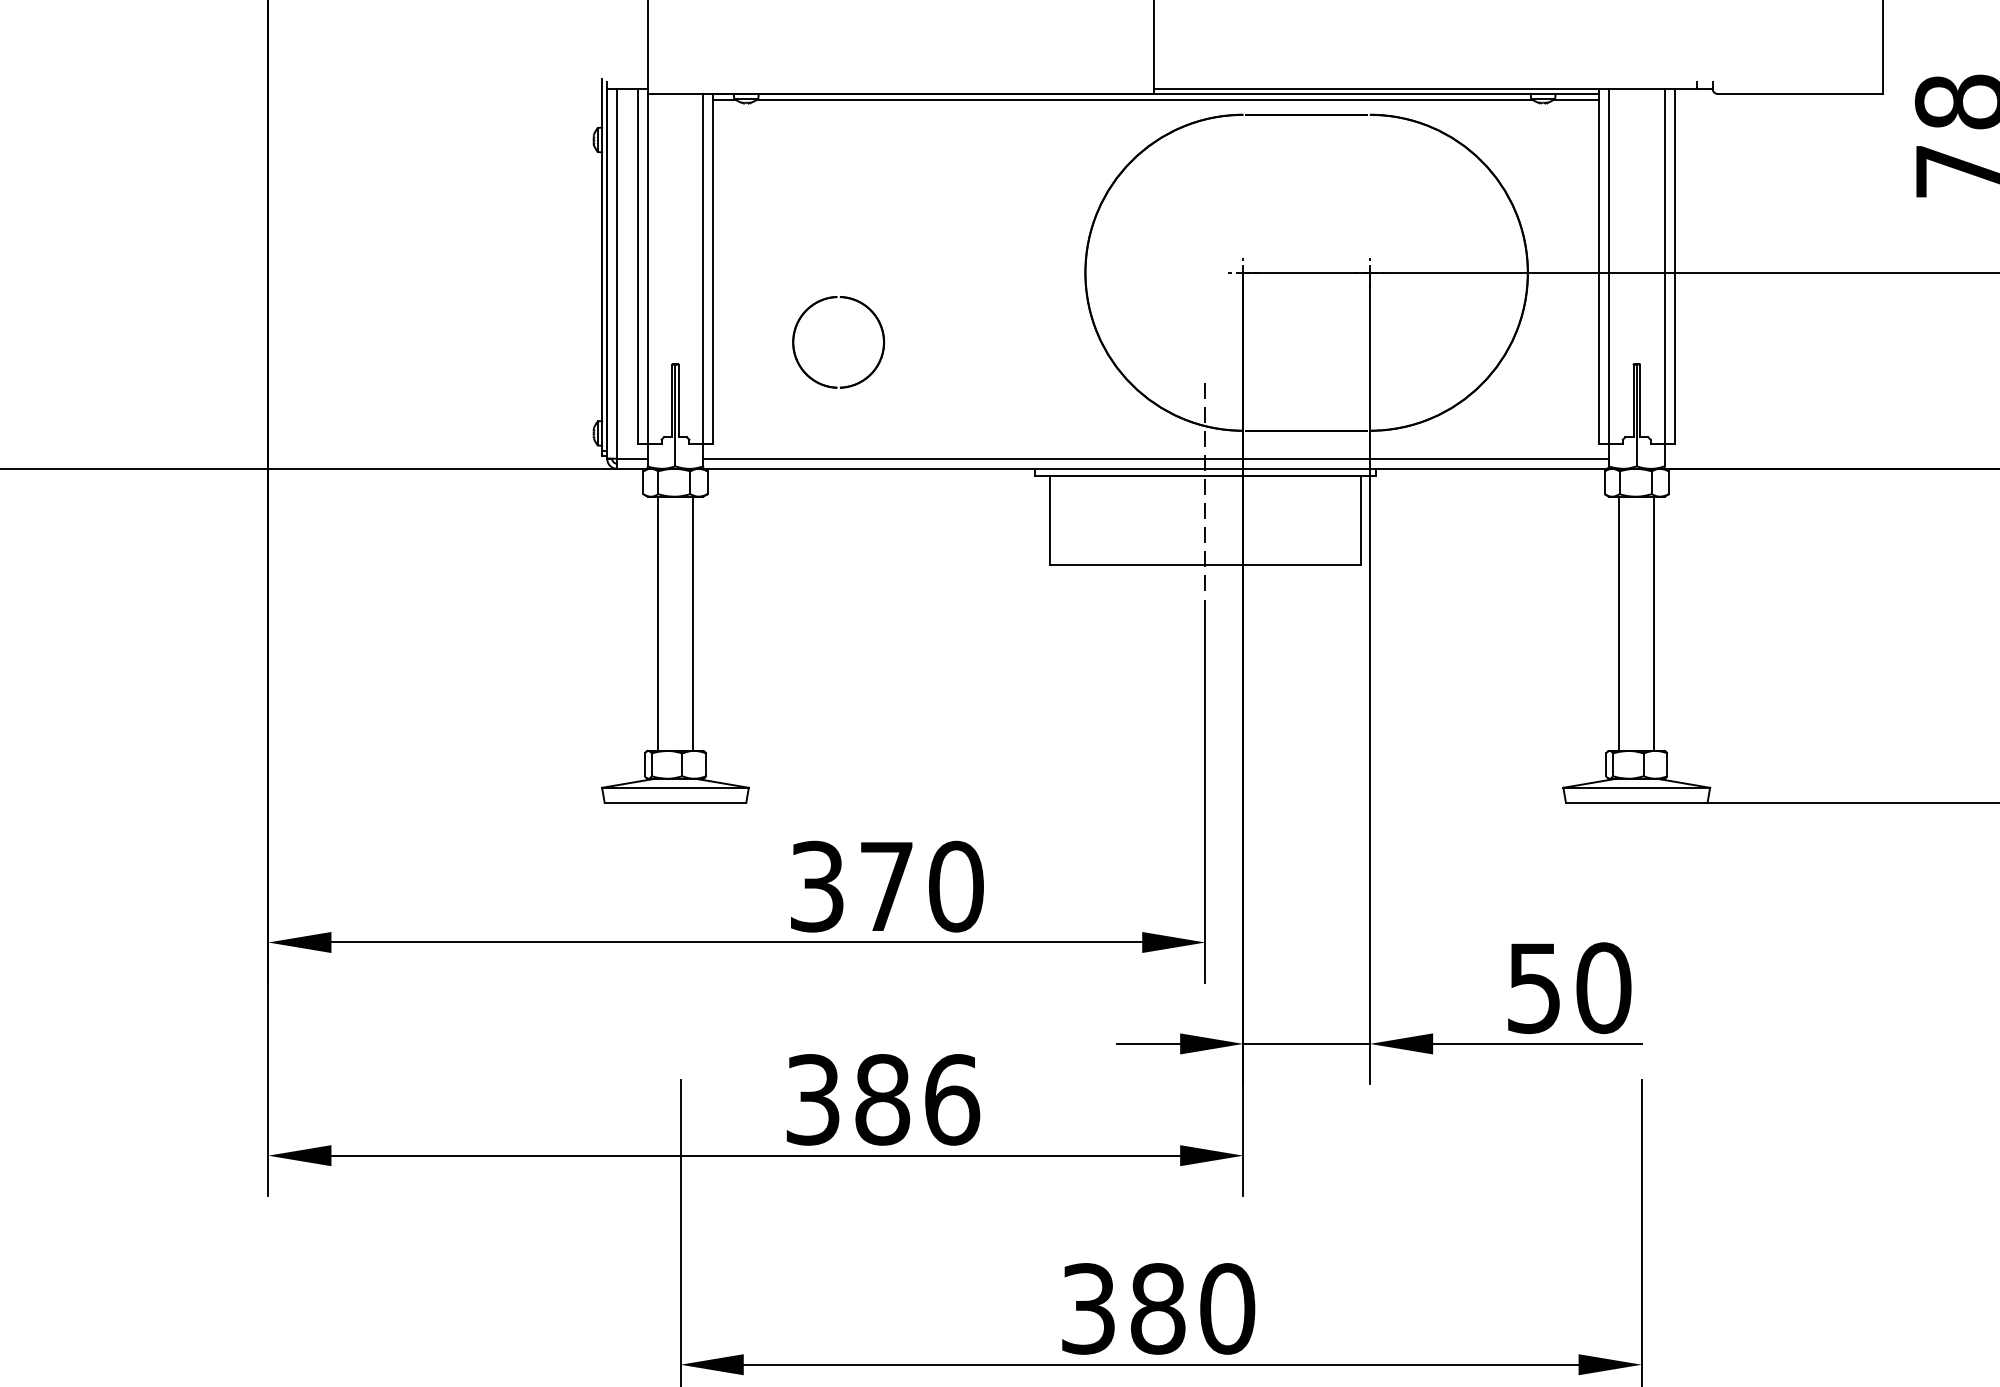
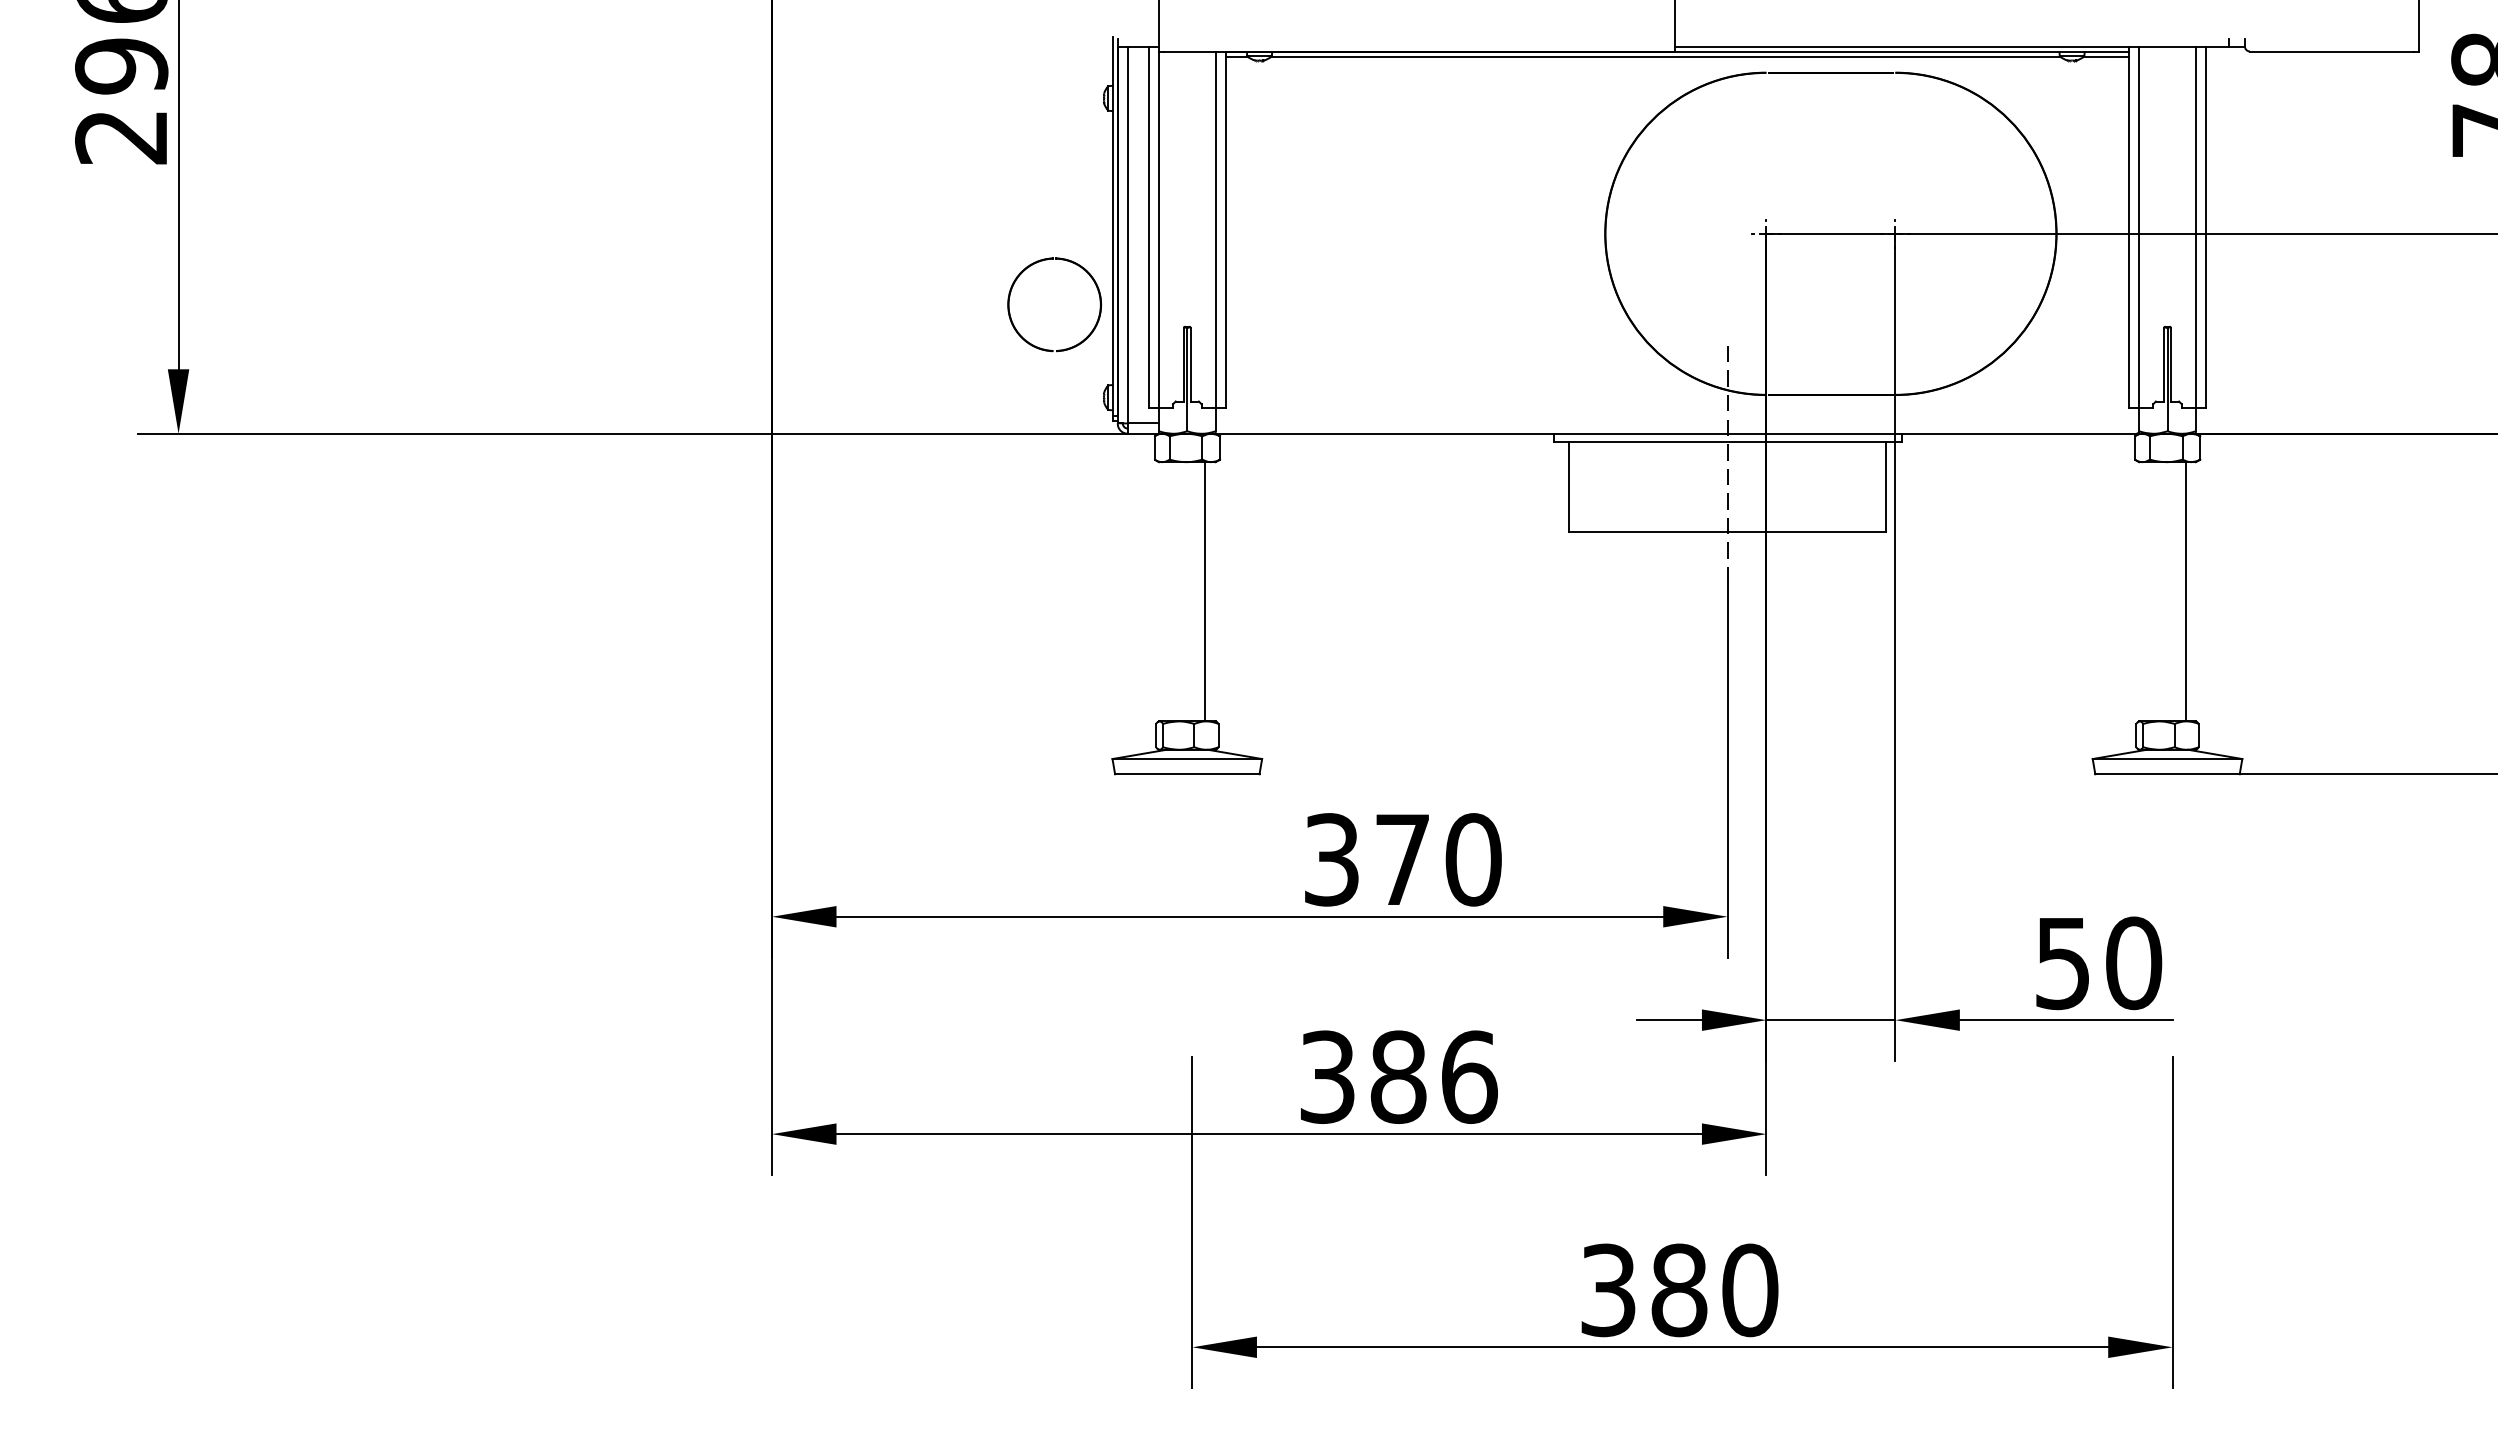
part: (831, 298) -> (1047, 260), moved
line: (1156, 458) -> (1677, 423), removed
line: (658, 623) -> (1169, 591), removed
line: (1619, 623) -> (2149, 591), removed

